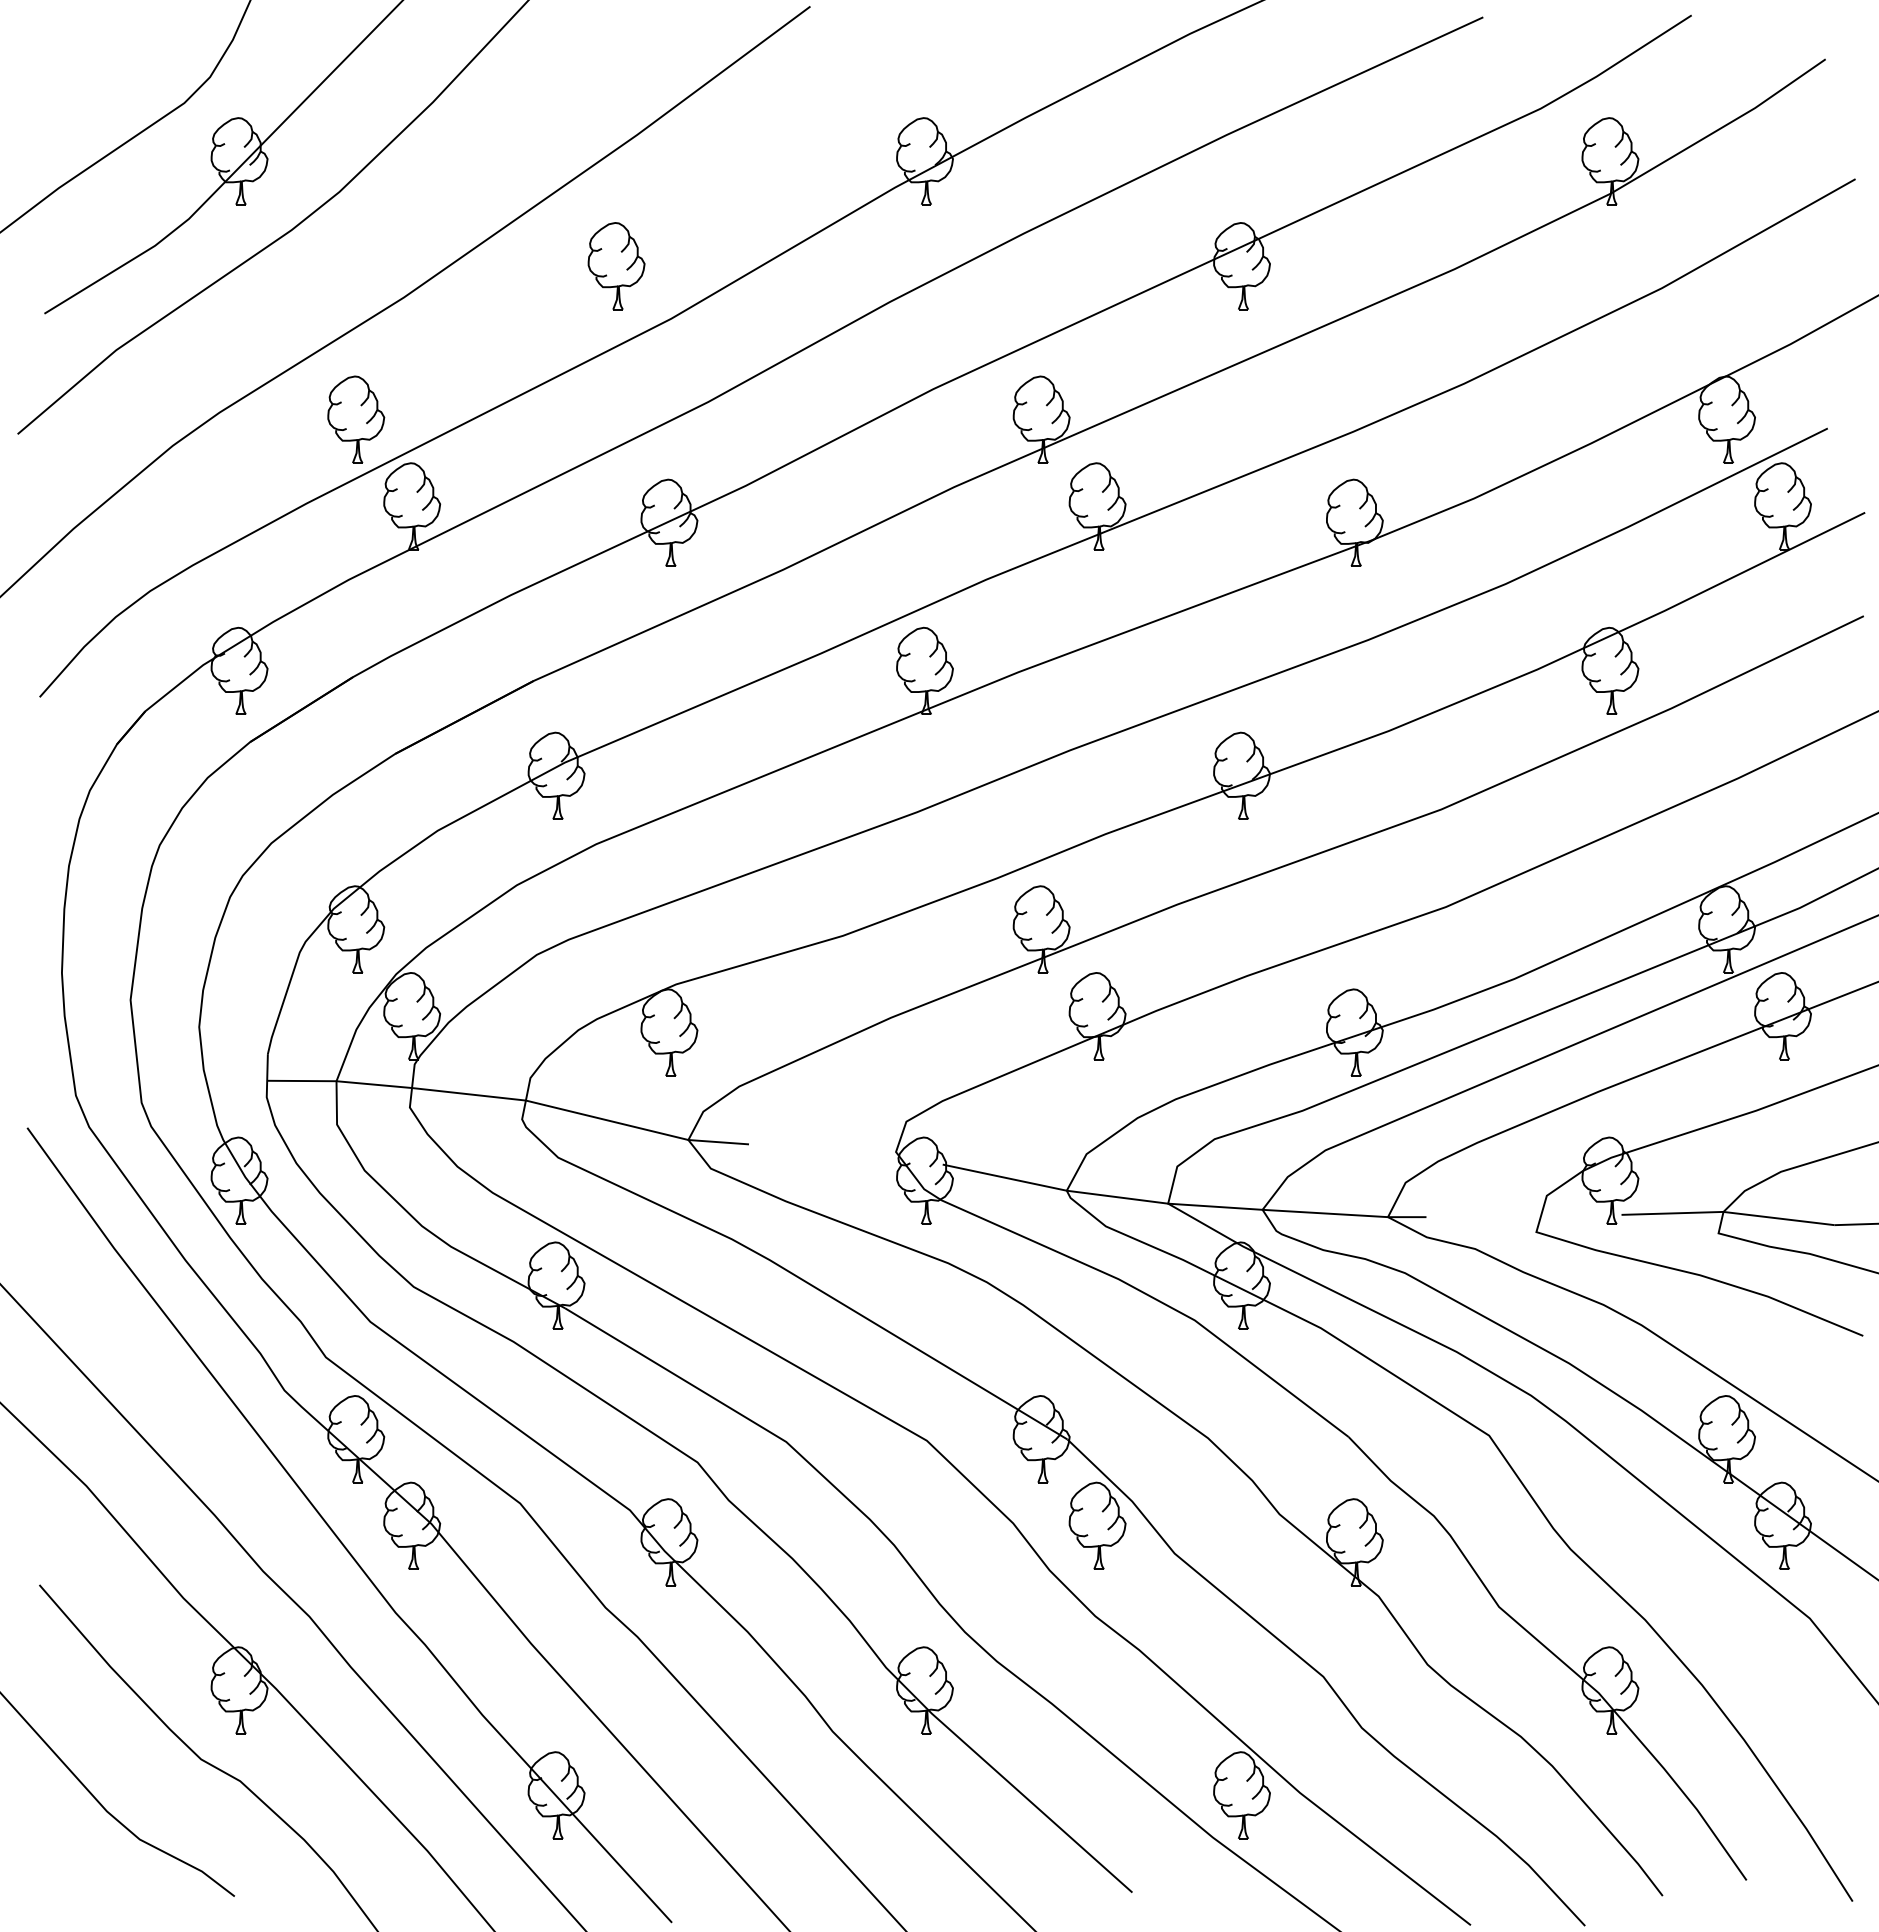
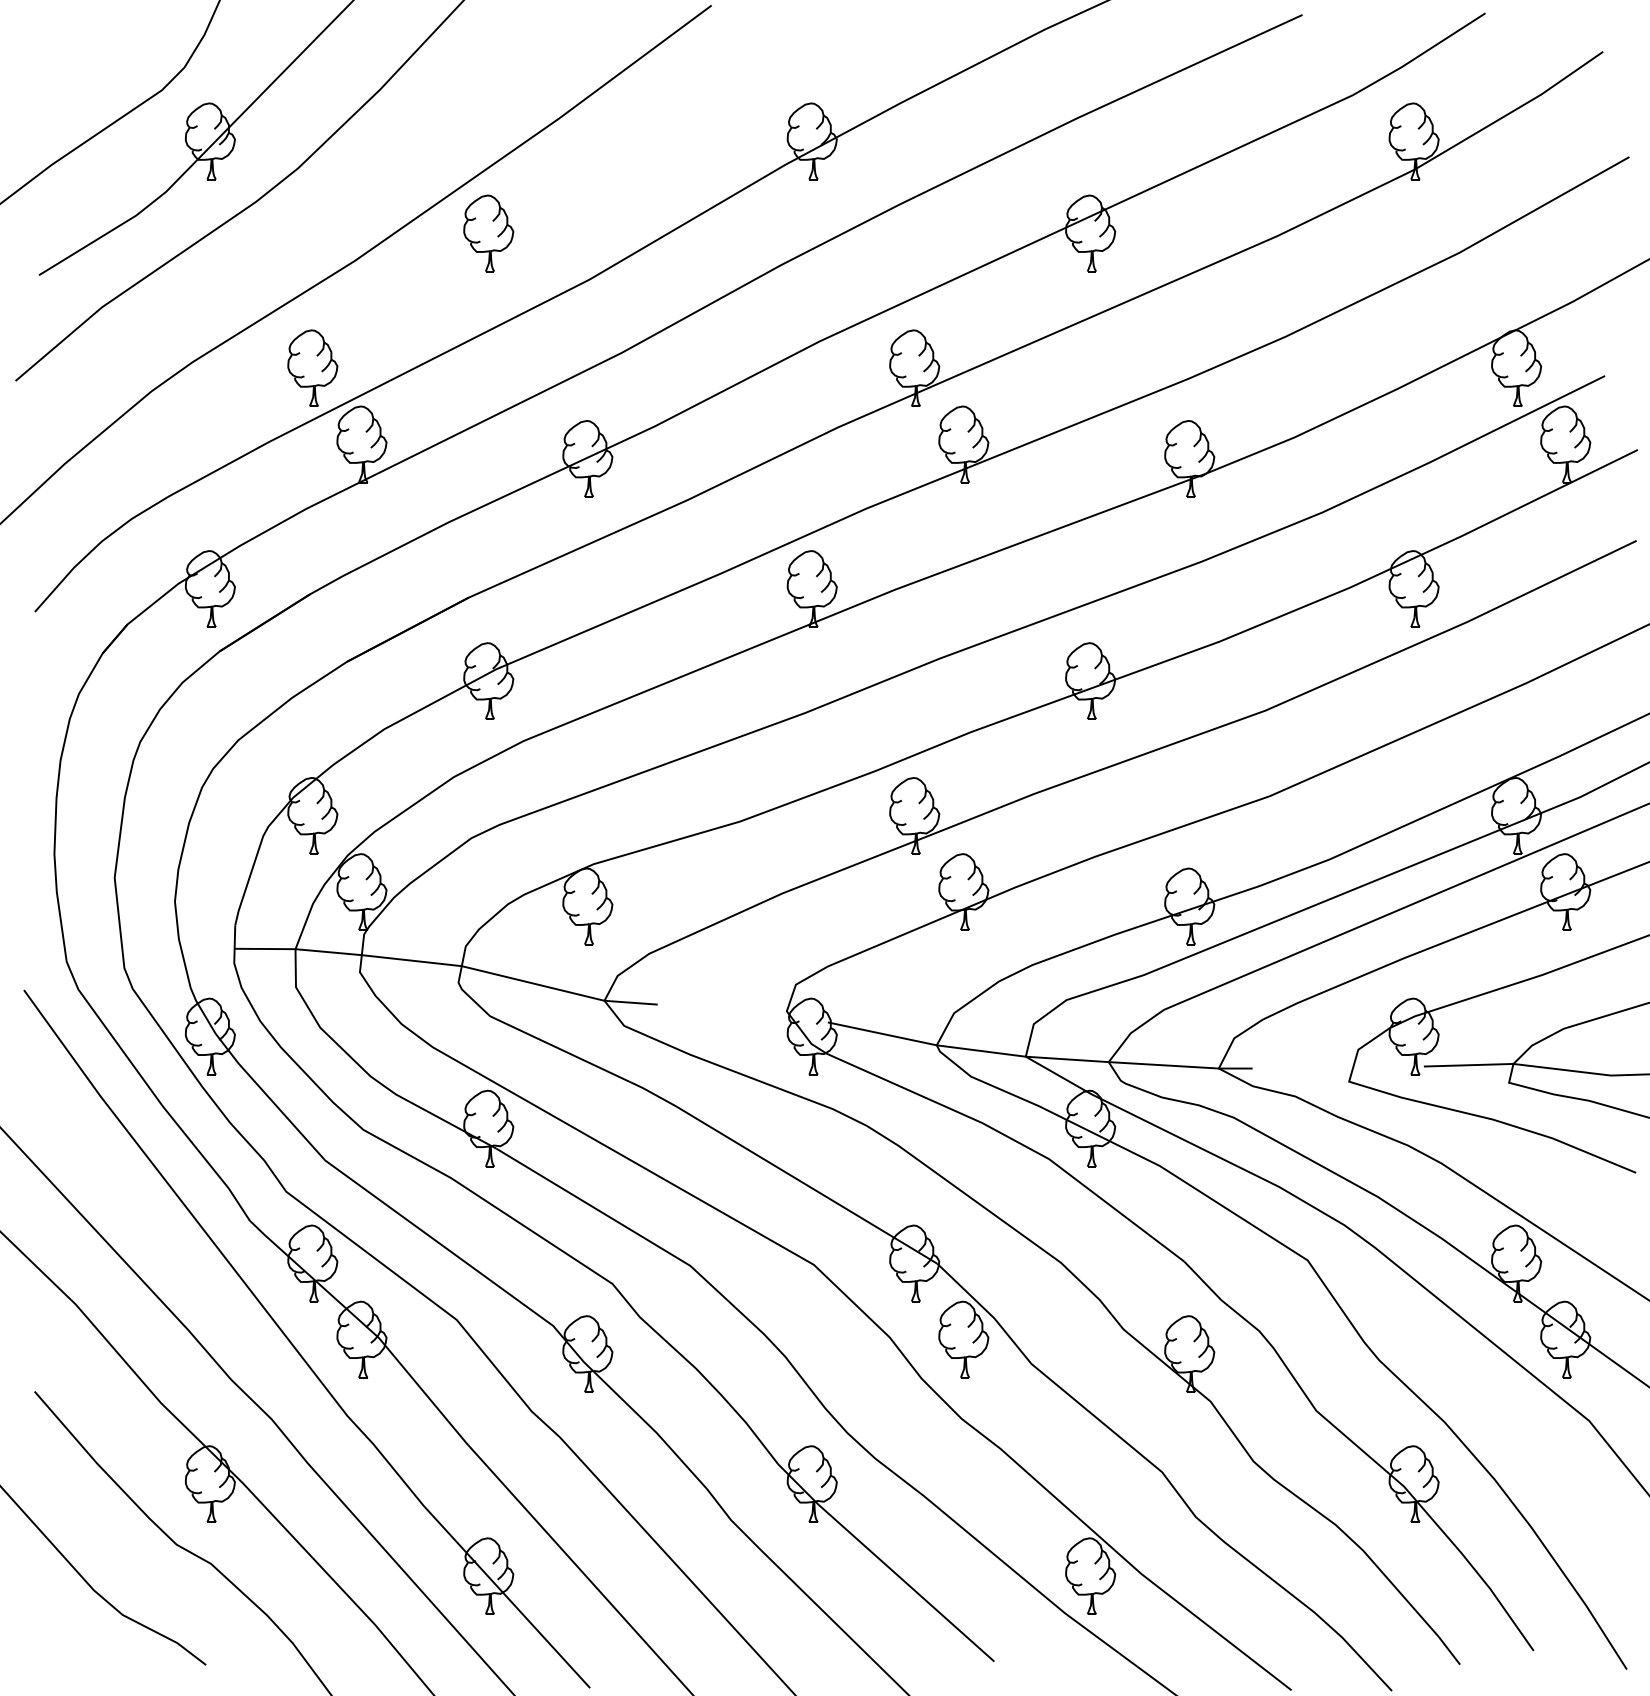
part: (616, 266) -> (488, 233), moved

